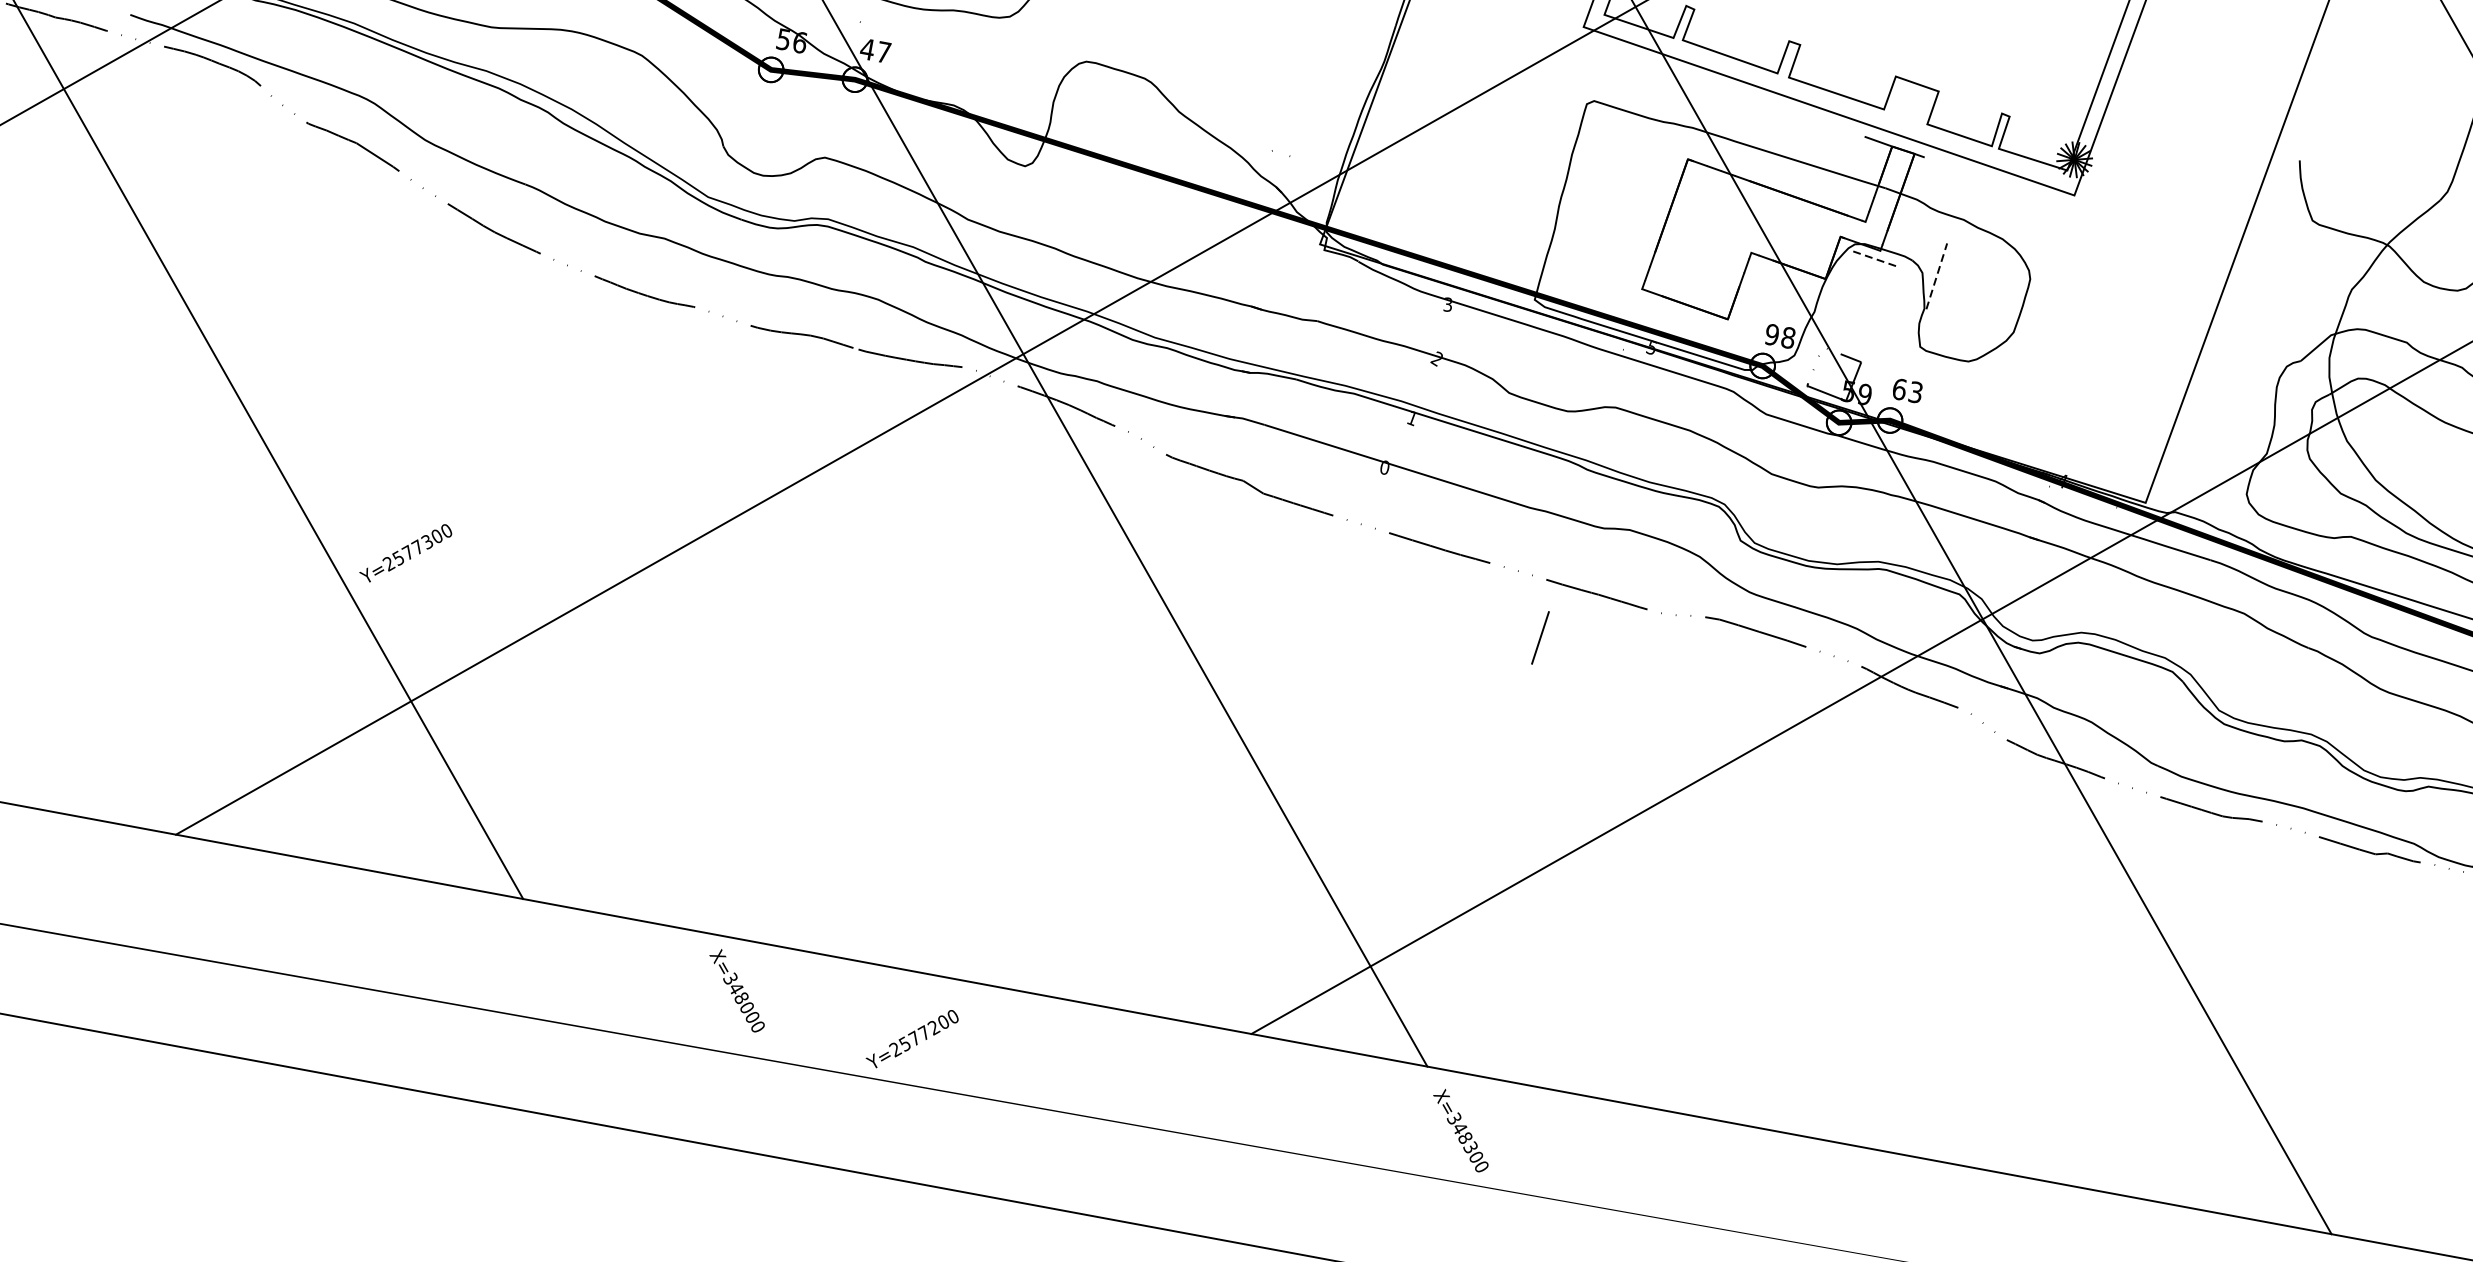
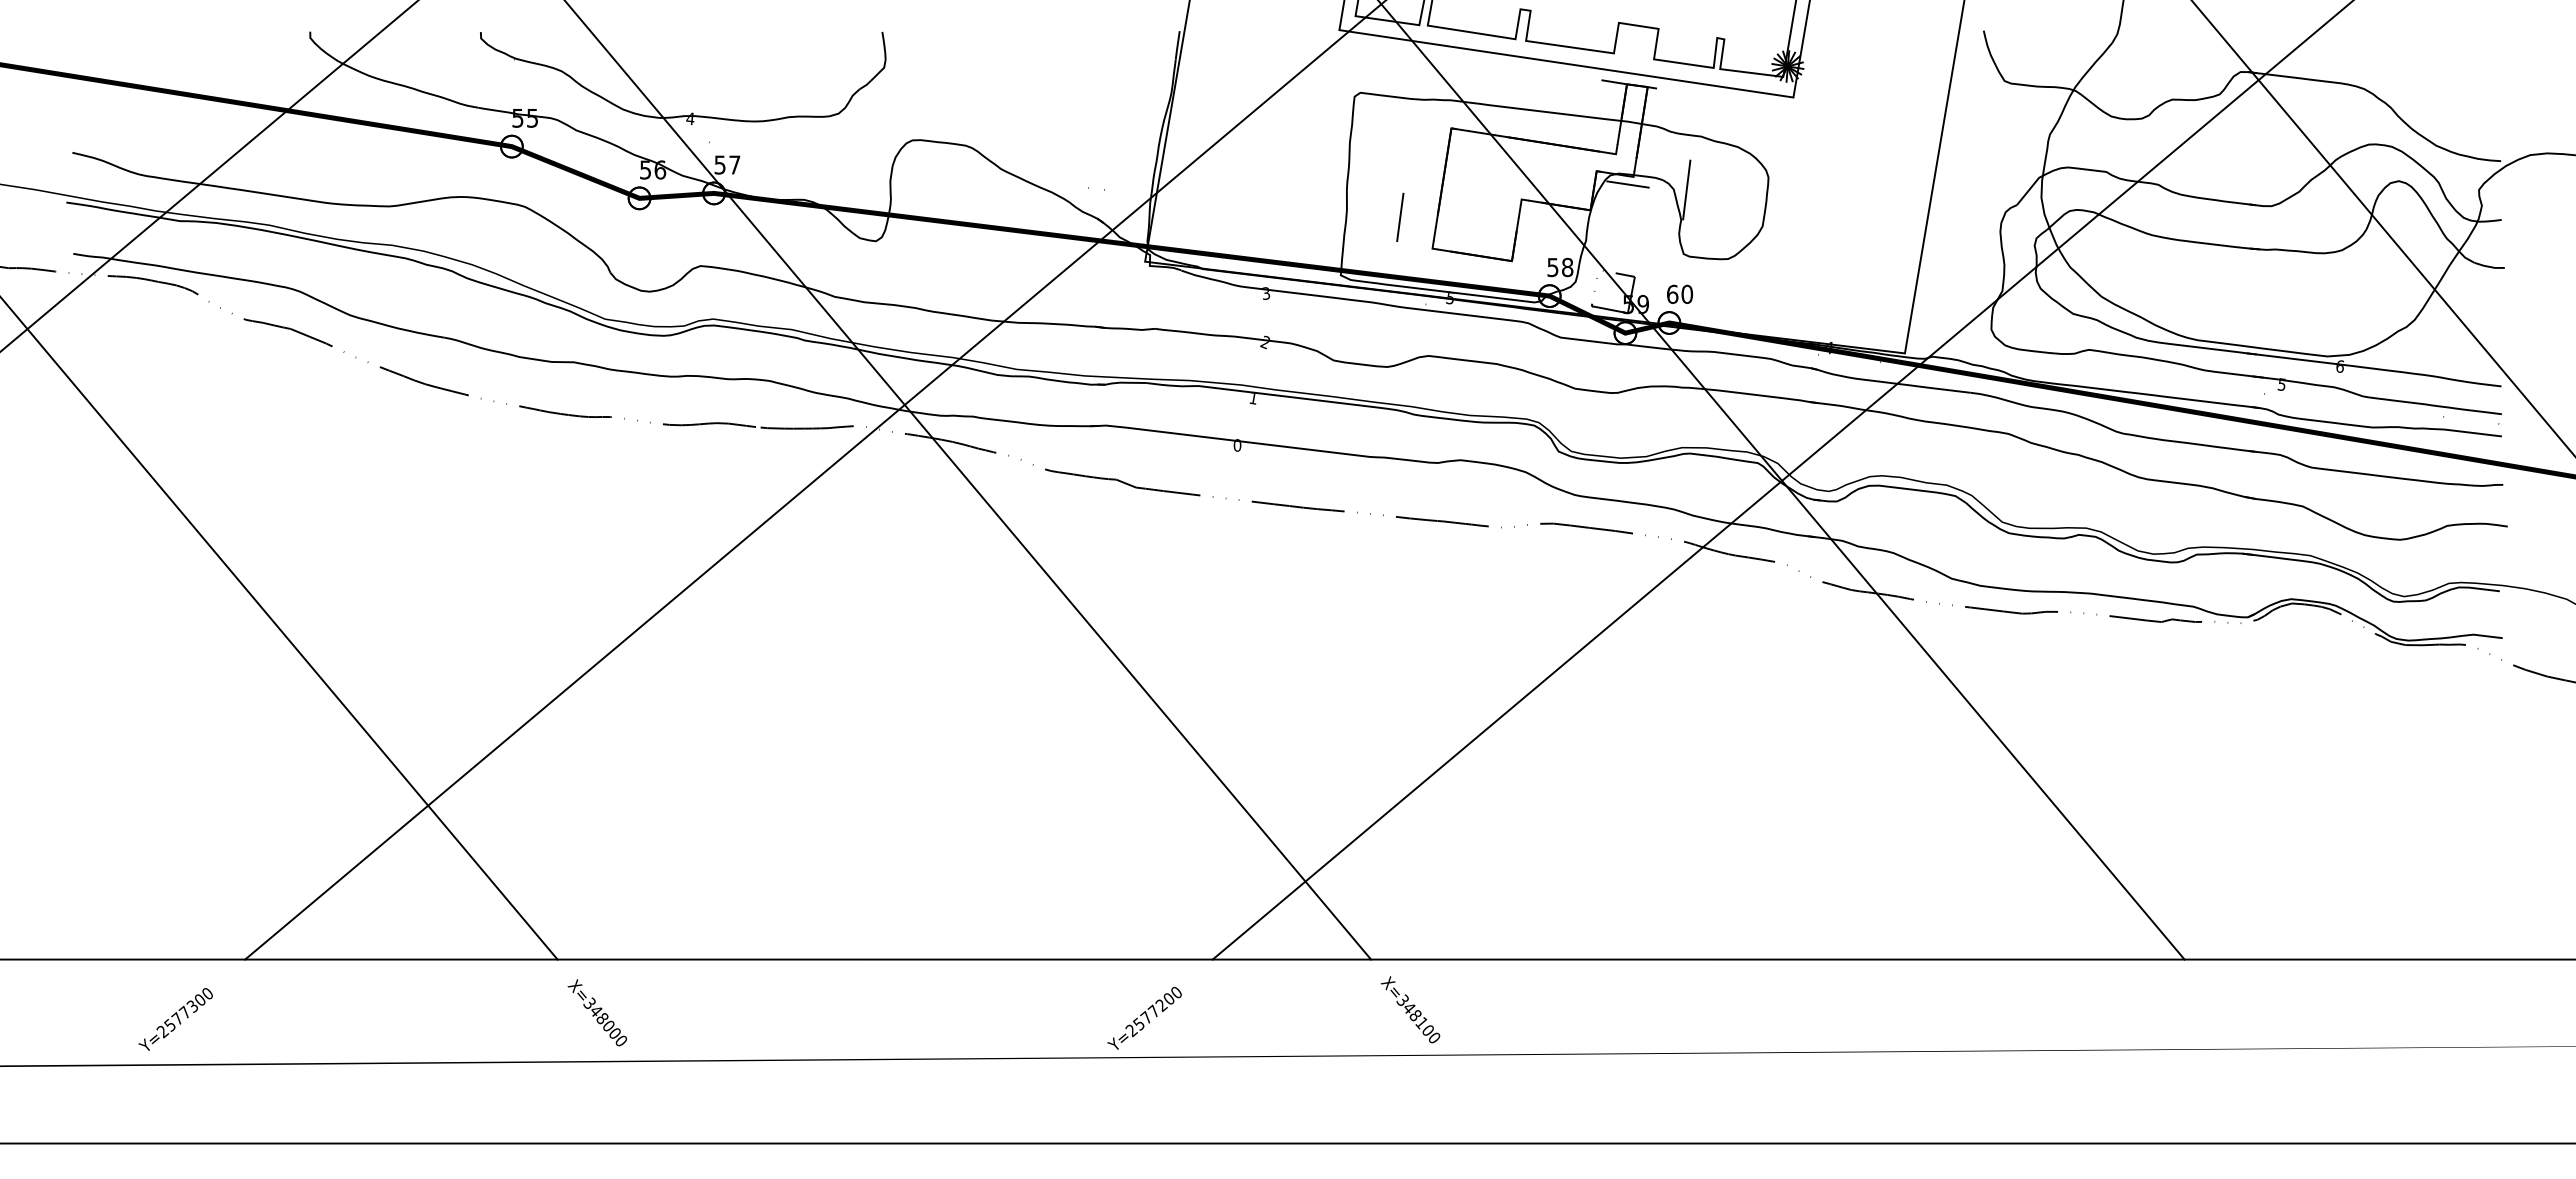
text: (868, 48) -> (720, 164), 47 -> 57
line: (1872, 257) -> (1627, 184), dashed -> solid
line: (1936, 276) -> (1686, 190), dashed -> solid
text: (1771, 333) -> (1552, 266), 98 -> 58
text: (1916, 391) -> (1687, 293), 63 -> 60
text: (405, 552) -> (175, 1019), moved
line: (1540, 636) -> (1400, 216), moved
text: (736, 990) -> (596, 1012), moved
text: (912, 1038) -> (1144, 1018), moved
text: (1470, 1146) -> (1421, 1022), X=348300 -> X=348100

